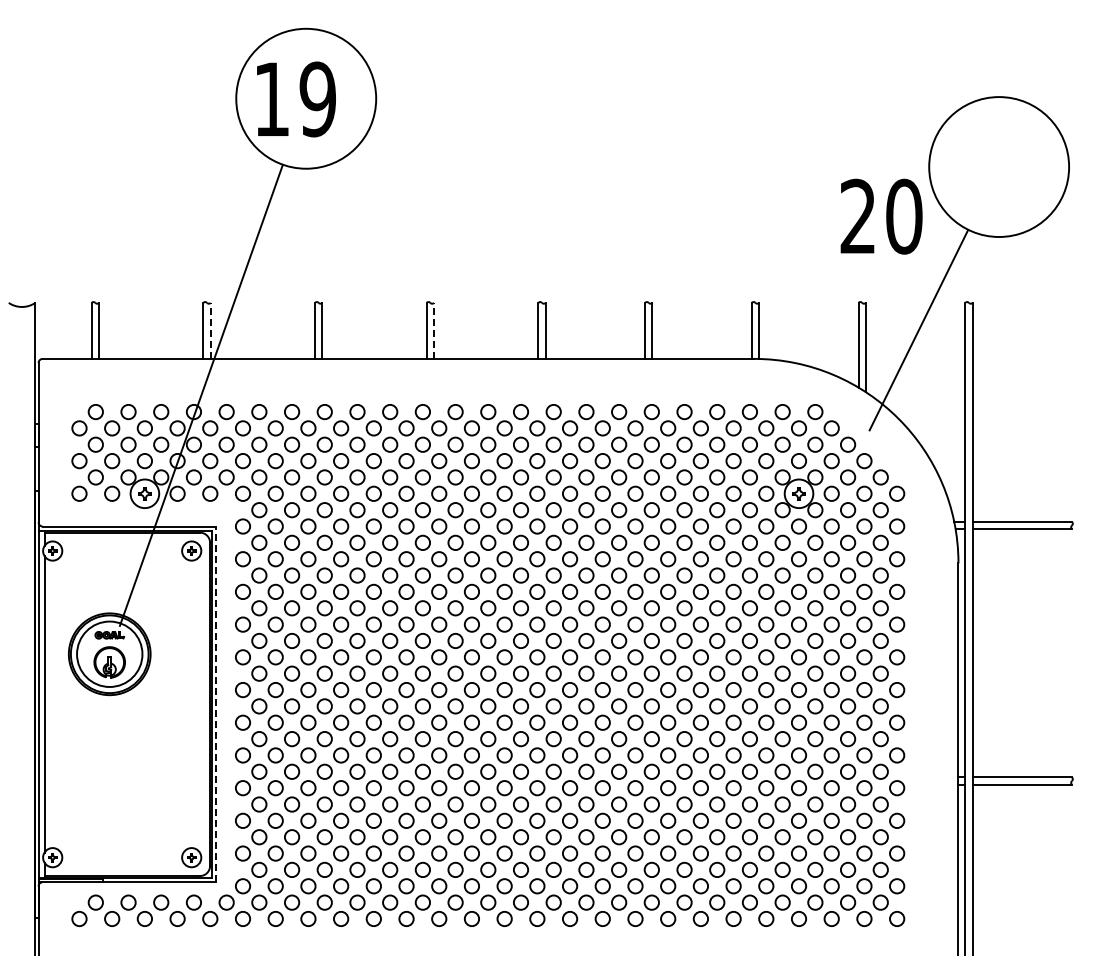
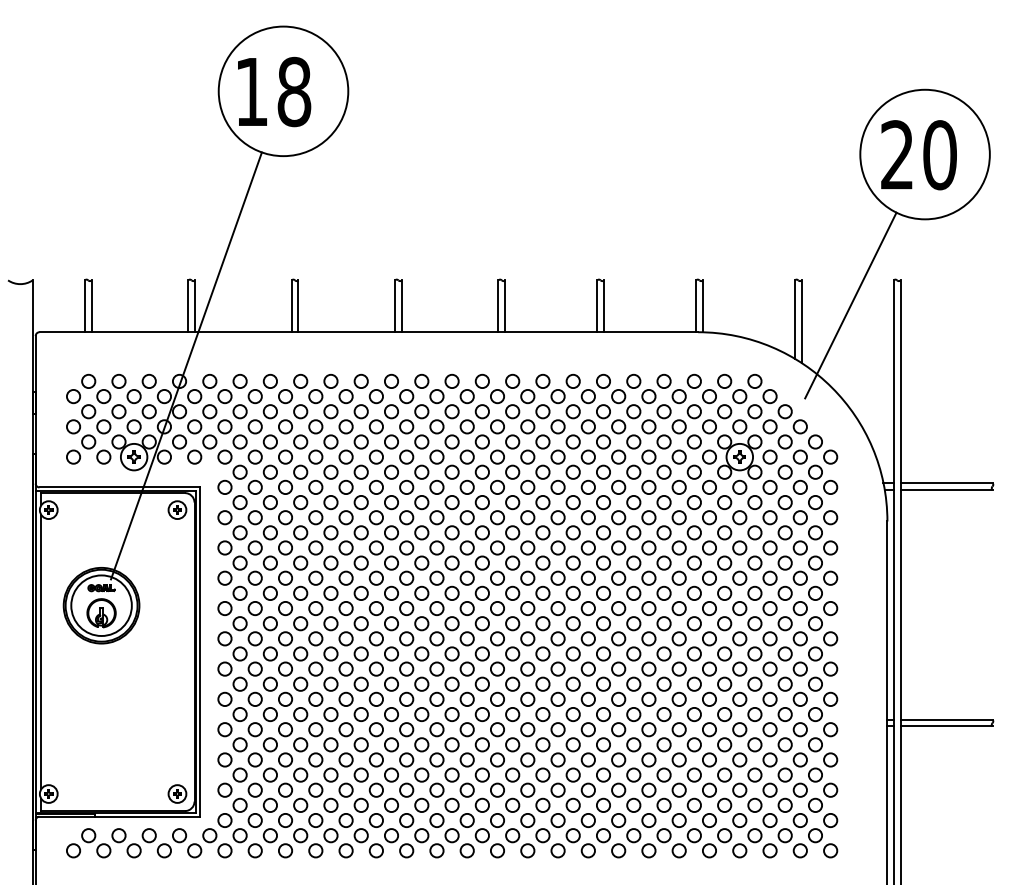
text: (317, 99) -> (293, 92), 19 -> 18
text: (881, 216) -> (918, 155), moved
line: (210, 330) -> (194, 305), dashed -> solid
line: (434, 330) -> (402, 305), dashed -> solid
line: (216, 704) -> (200, 652), dashed -> solid

